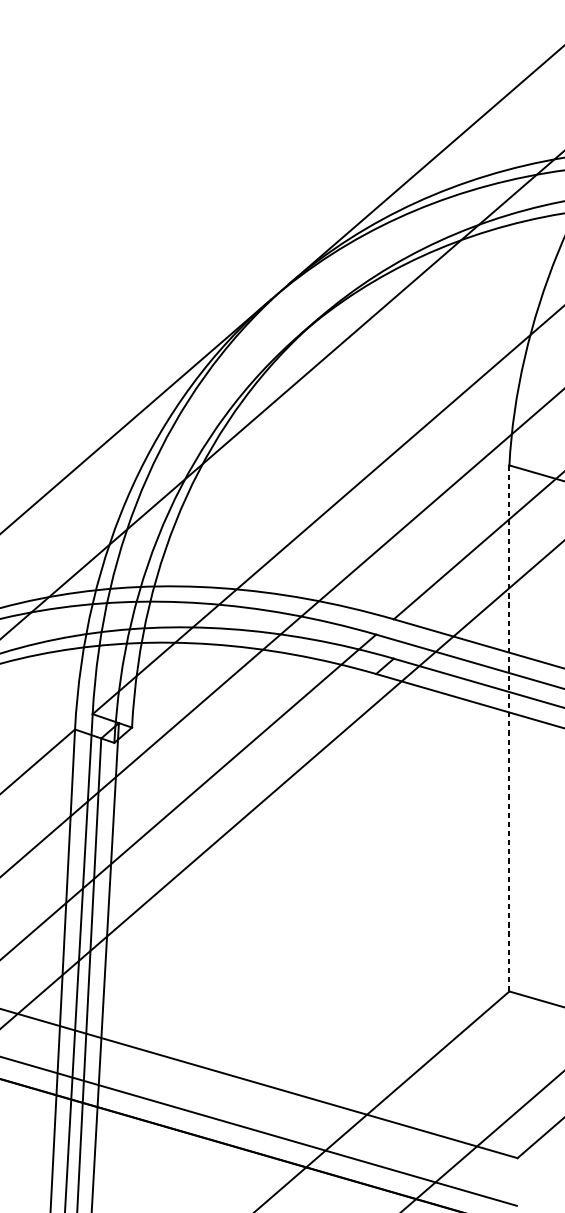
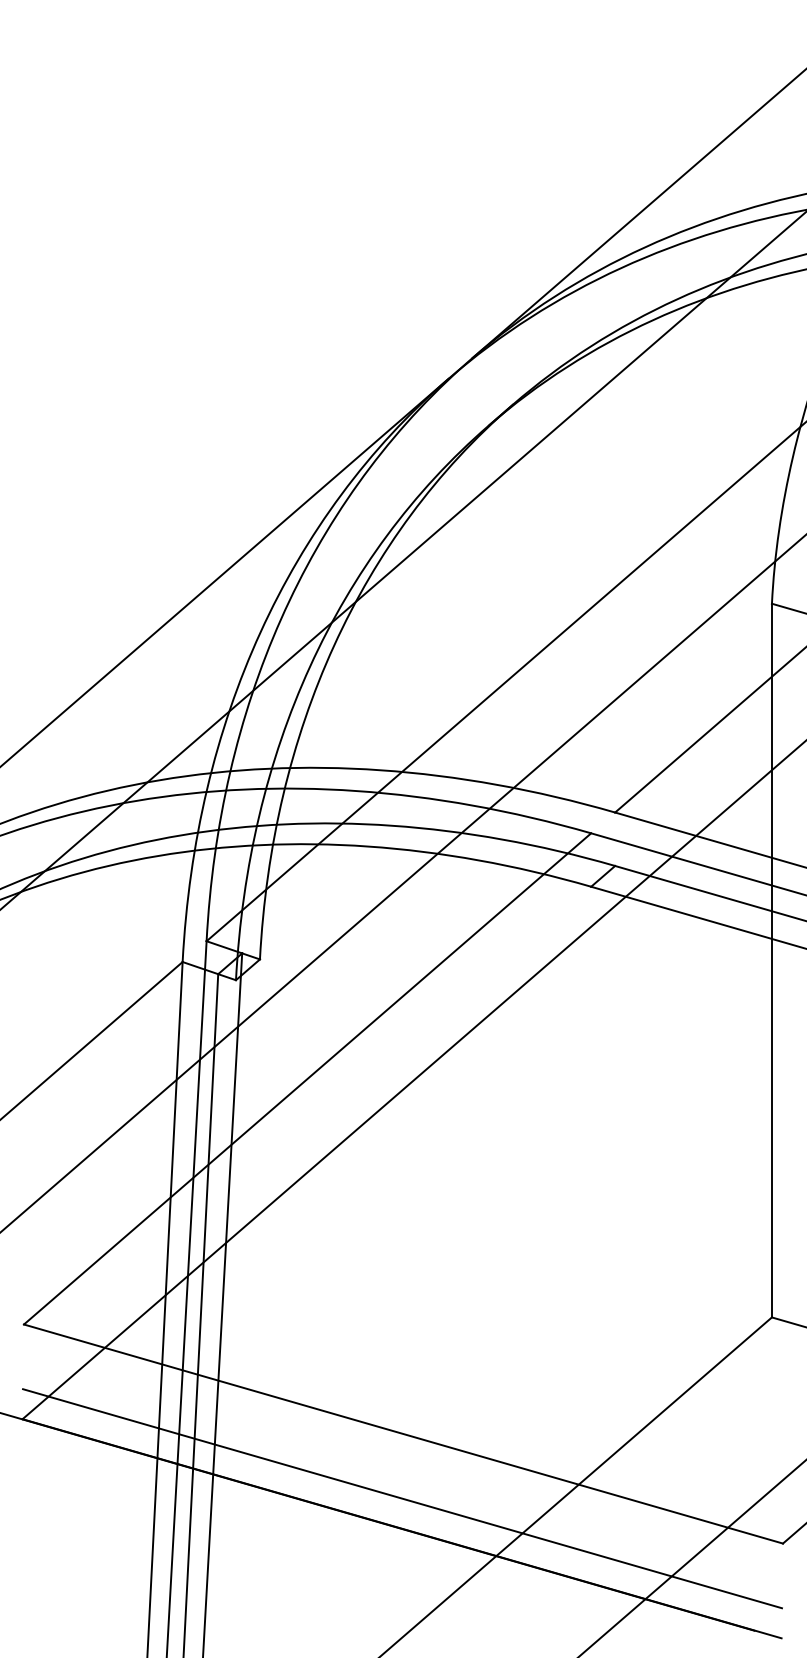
line: (509, 728) -> (771, 960), dashed -> solid

